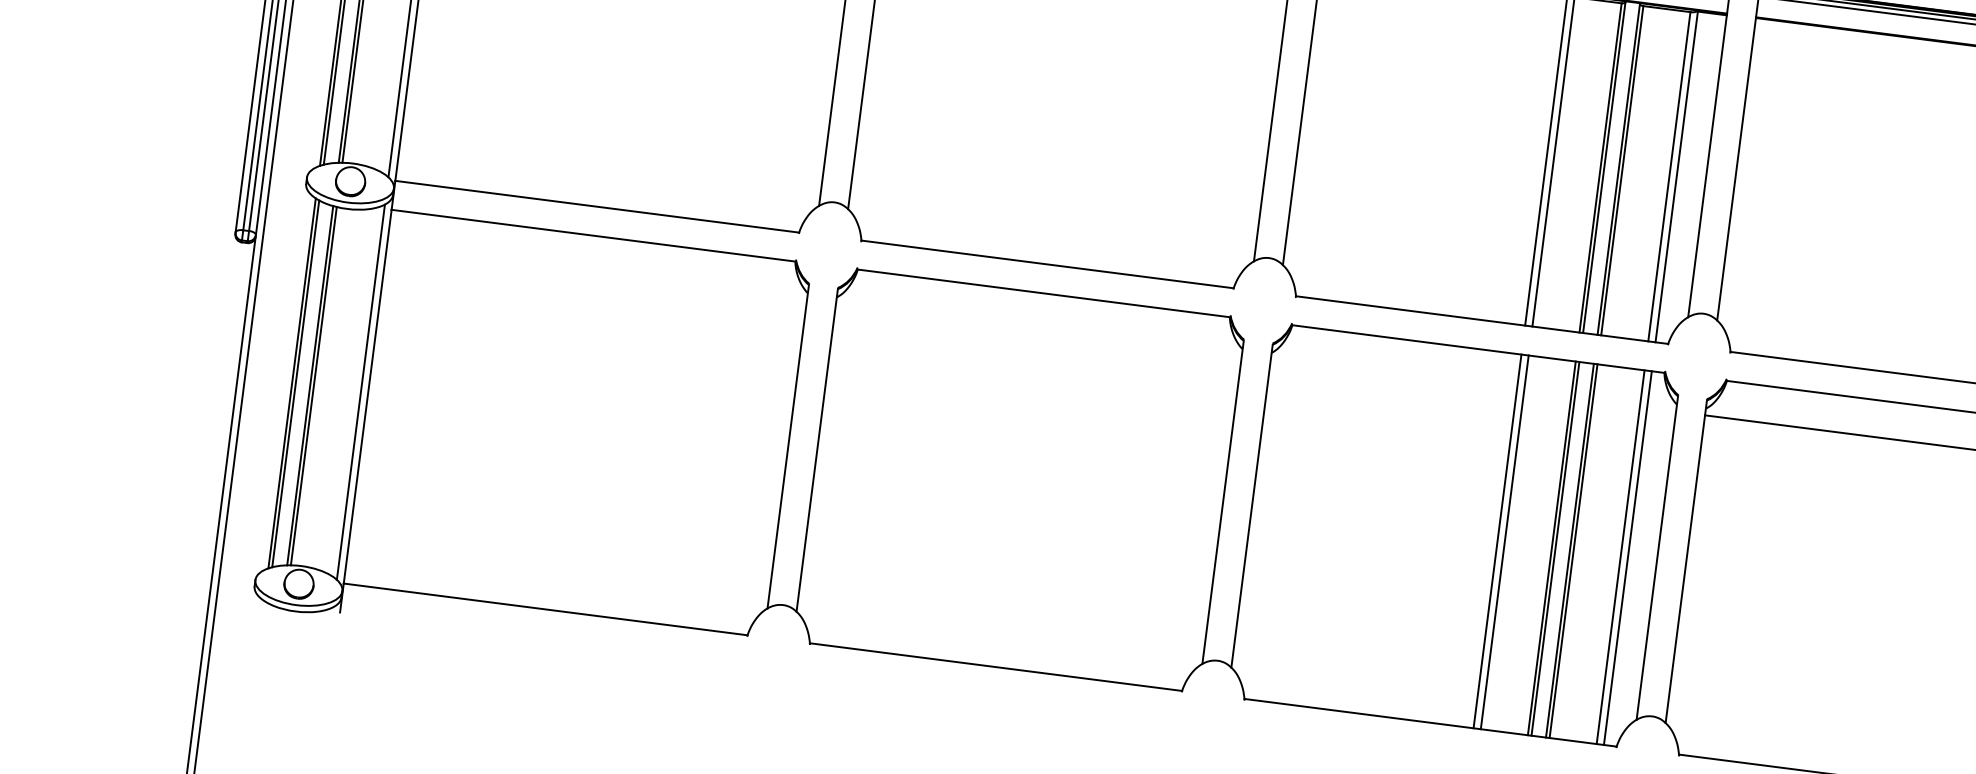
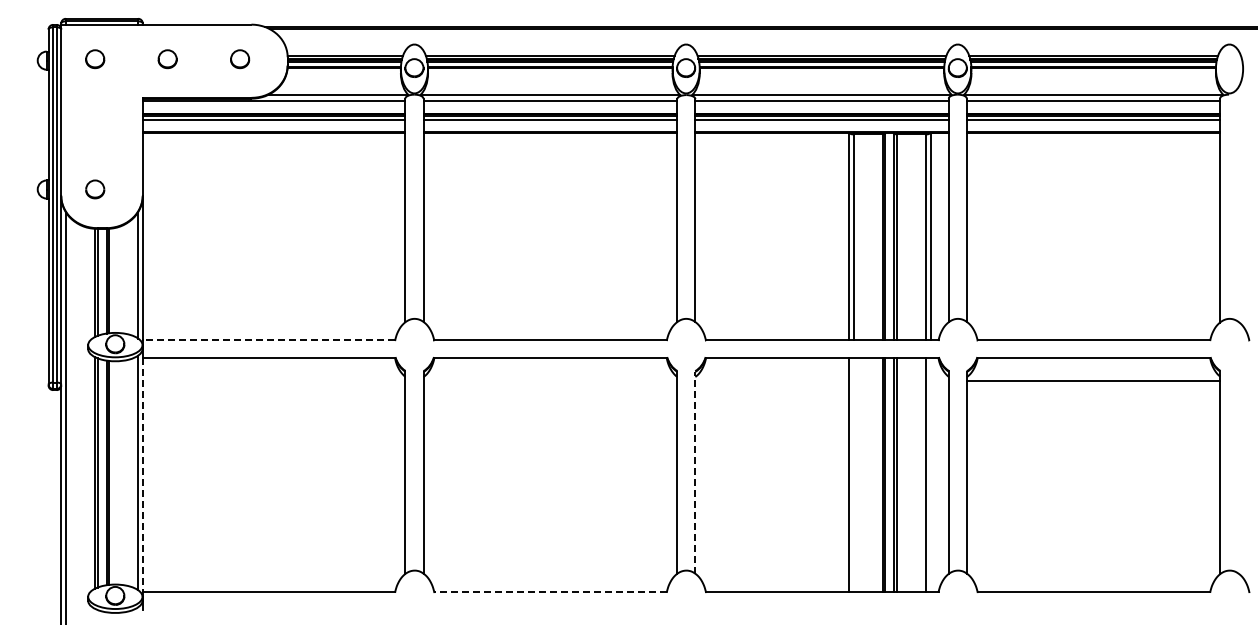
line: (596, 207) -> (268, 340), solid -> dashed
line: (367, 397) -> (142, 475), solid -> dashed
line: (1252, 505) -> (695, 472), solid -> dashed
line: (1504, 541) -> (853, 474), removed
line: (1627, 557) -> (930, 474), removed
line: (995, 666) -> (550, 591), solid -> dashed

